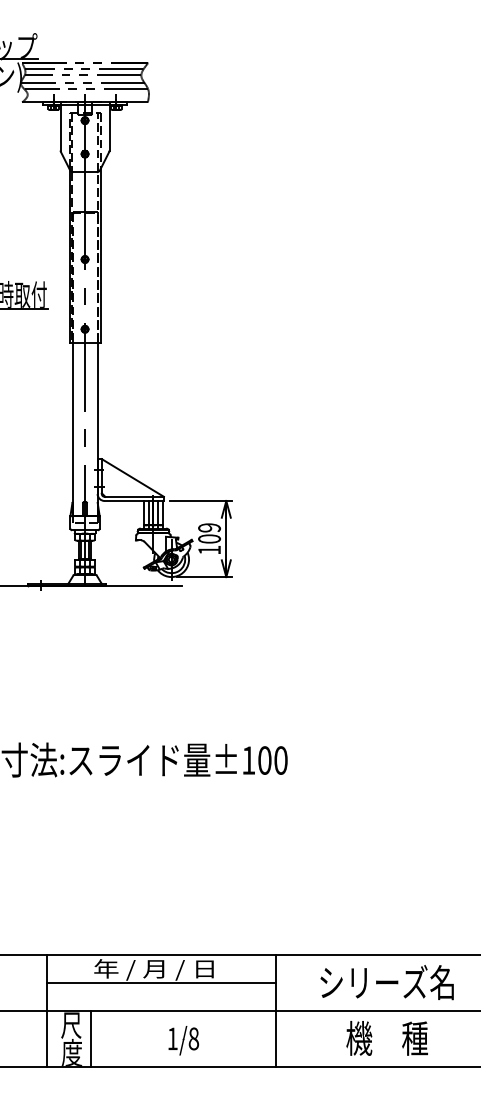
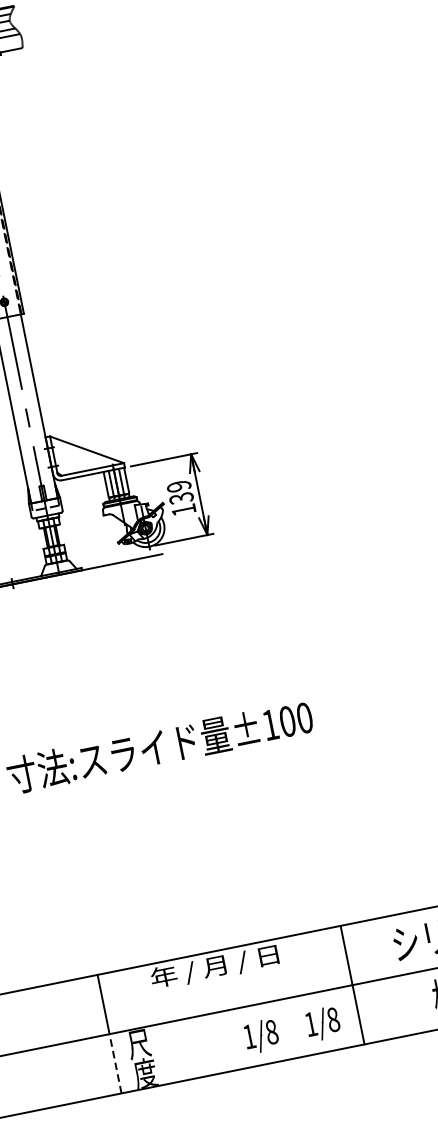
text: (209, 538) -> (181, 497), 109 -> 139
line: (160, 983) -> (224, 980), removed
line: (46, 1038) -> (115, 1063), solid -> dashed
line: (91, 1038) -> (163, 1053), removed
part: (241, 1040) -> (322, 1023), added

